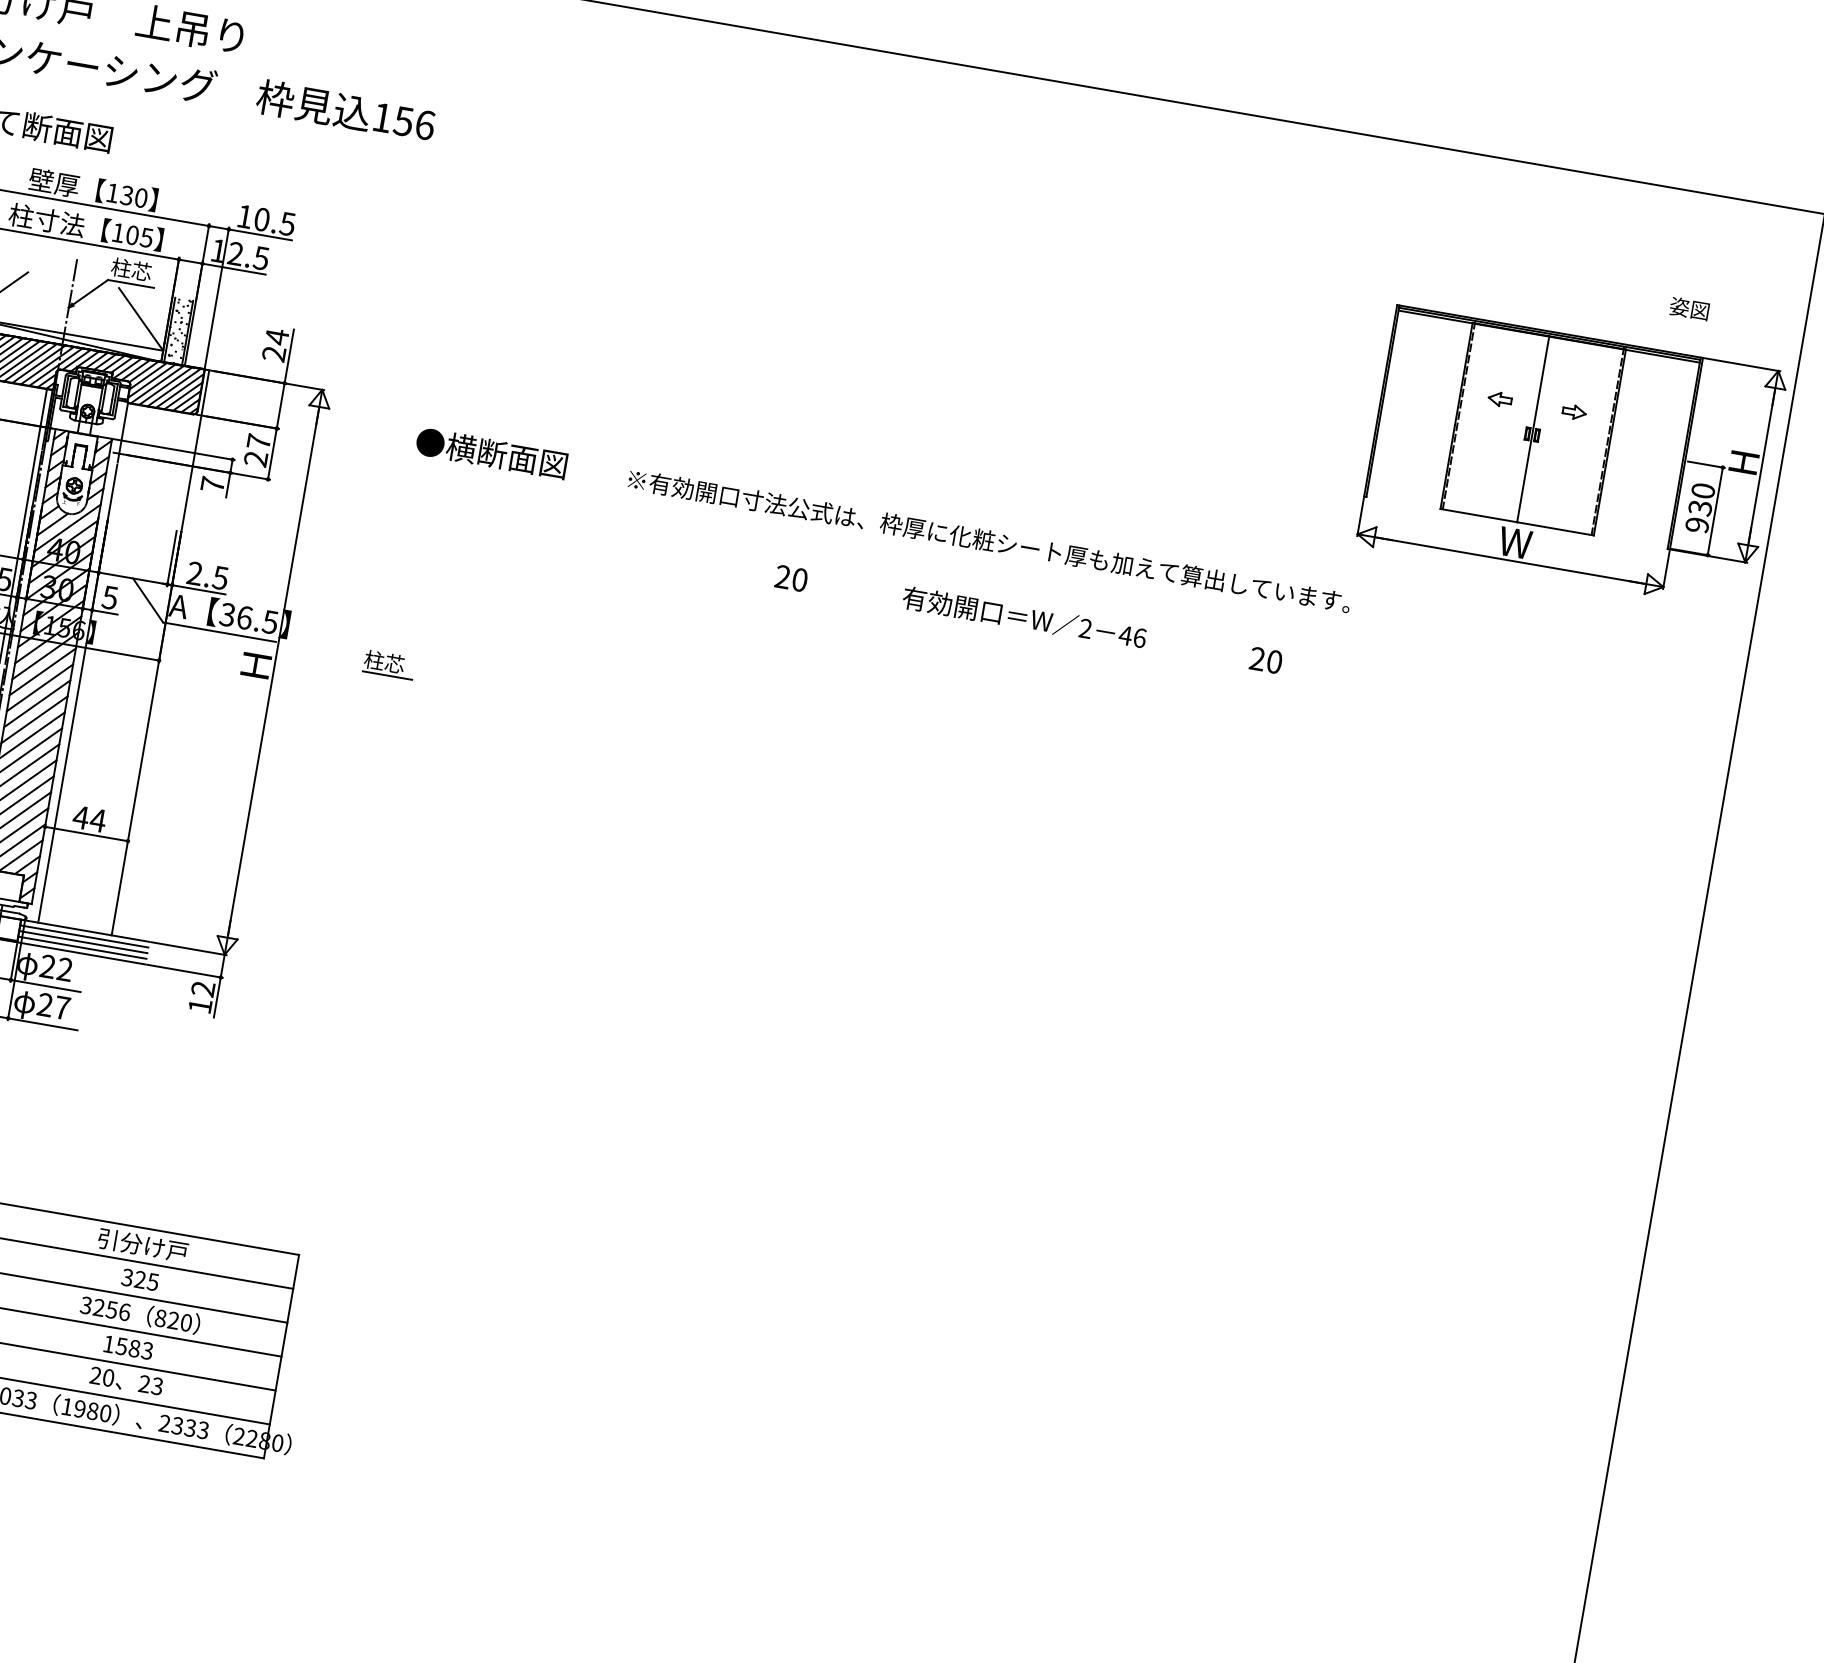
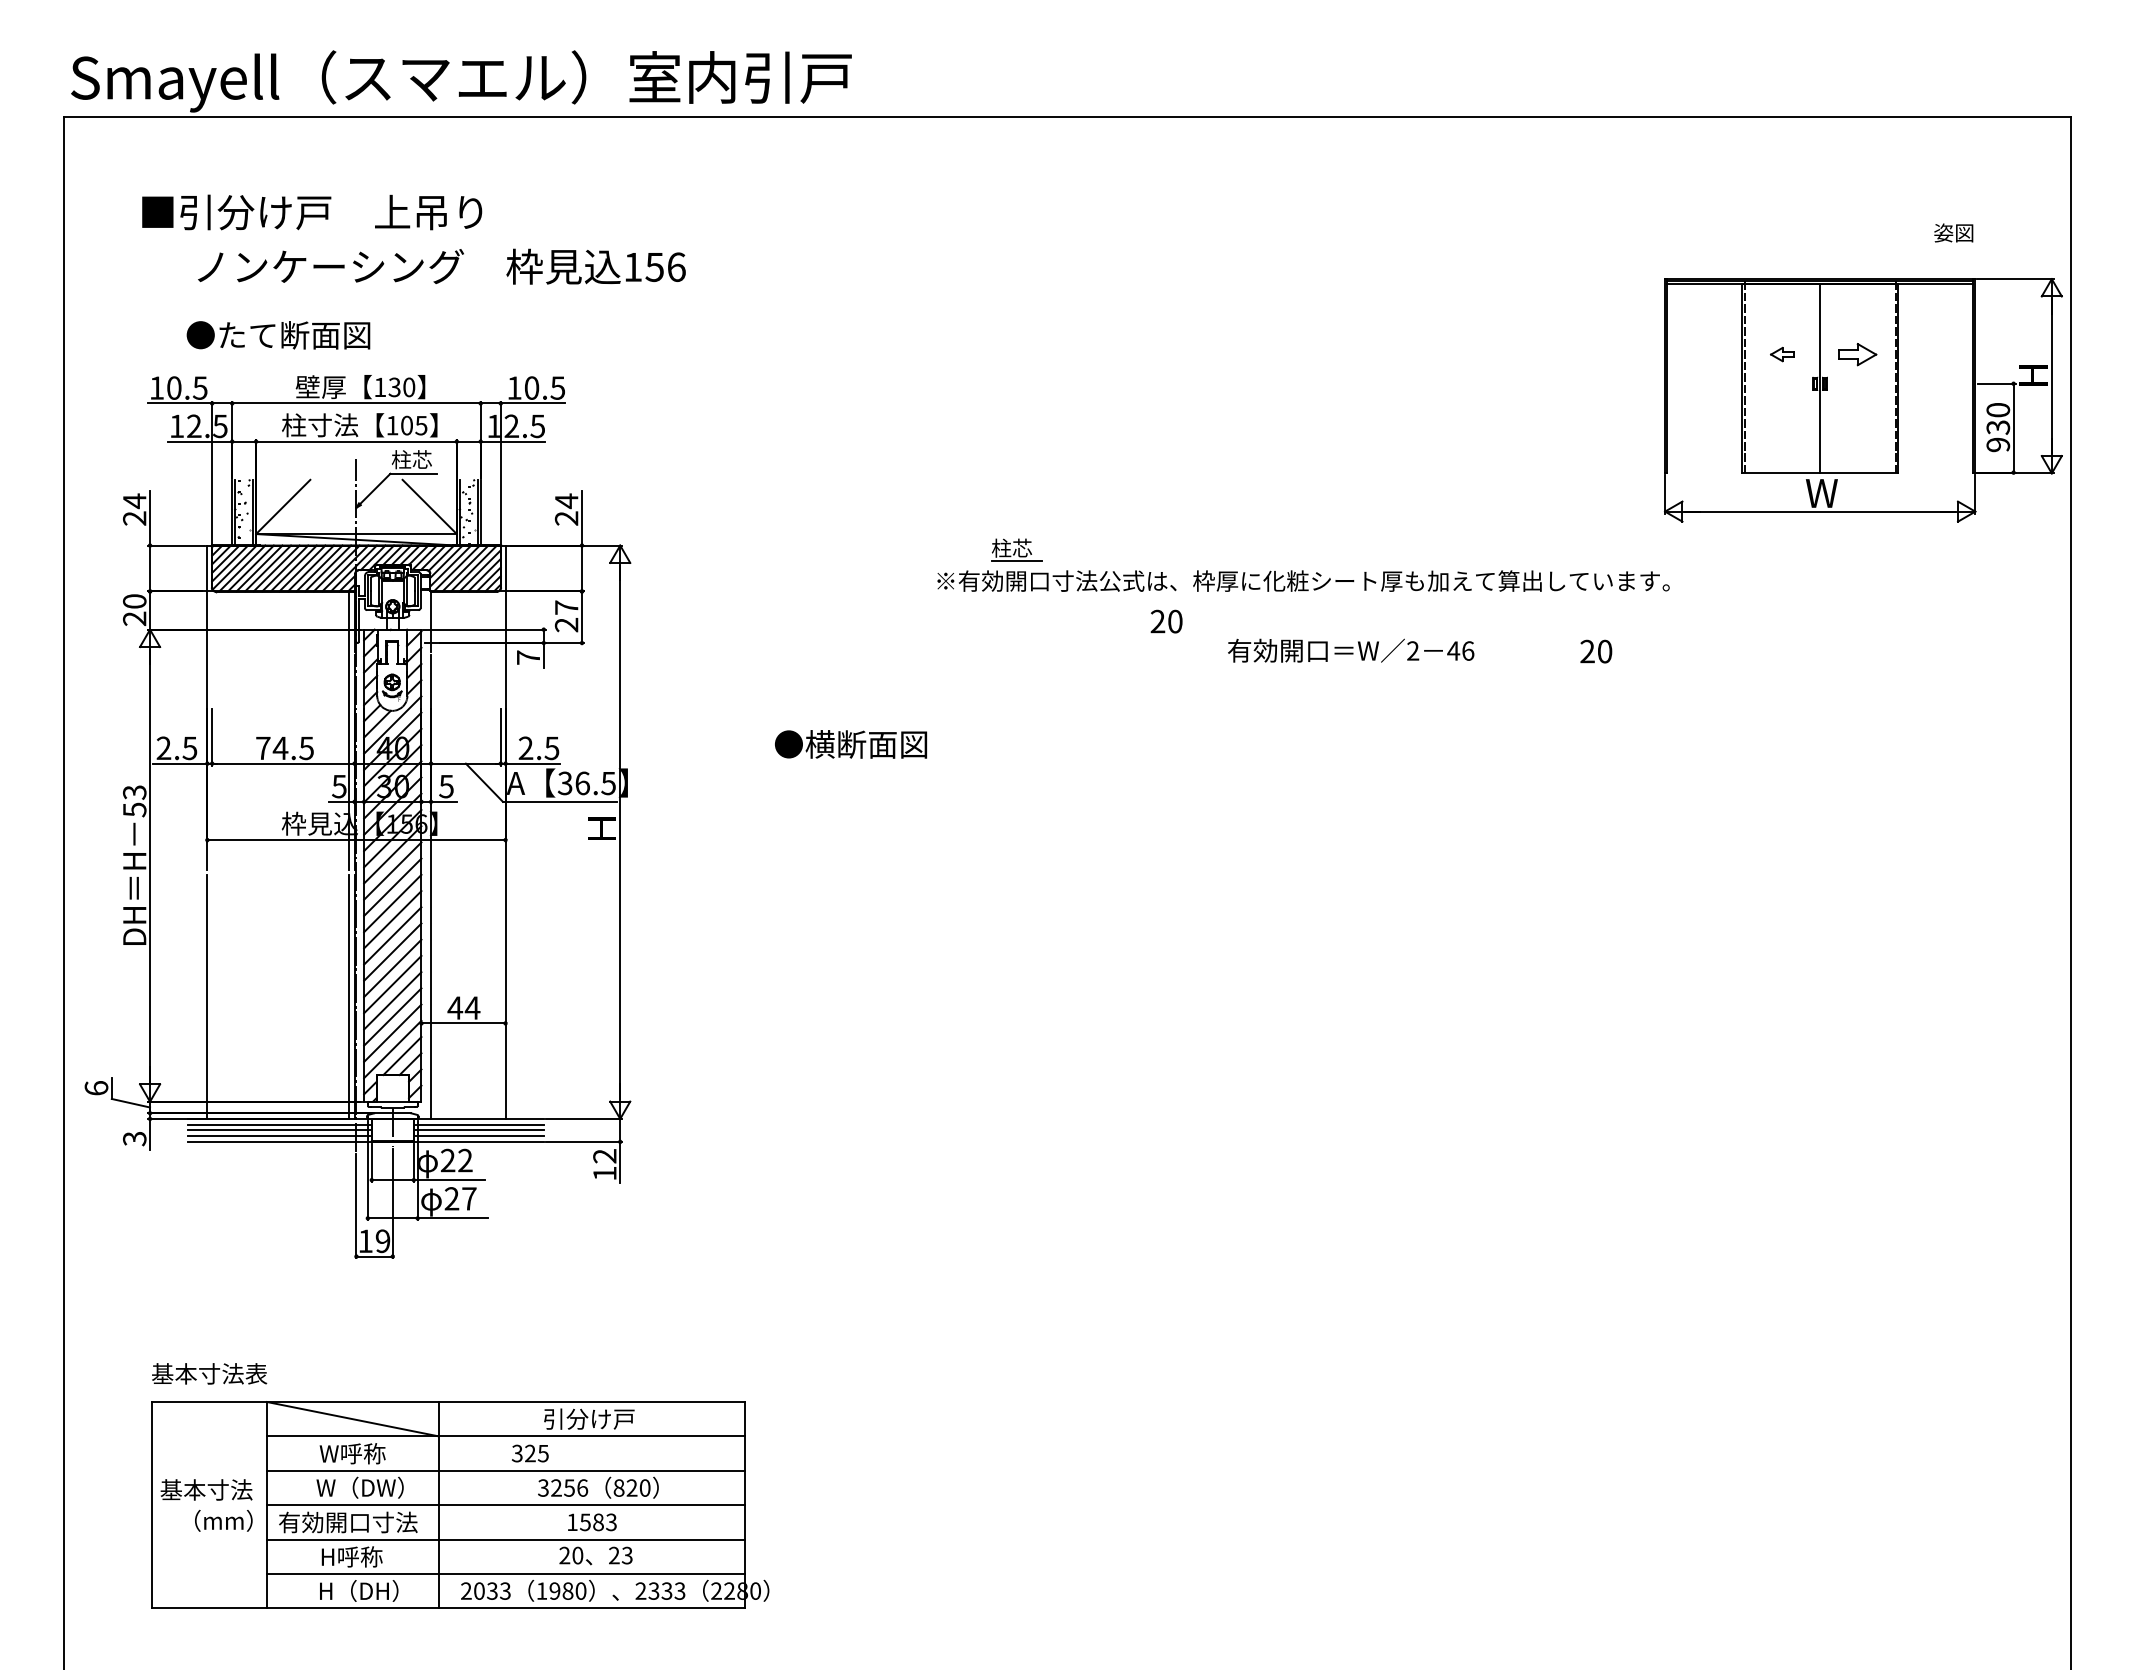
part: (1574, 412) -> (1857, 354), size x1.6
text: (492, 453) -> (851, 744), moved
text: (791, 578) -> (1166, 621), moved
part: (388, 664) -> (1016, 549), moved
text: (140, 1279) -> (530, 1453), moved

